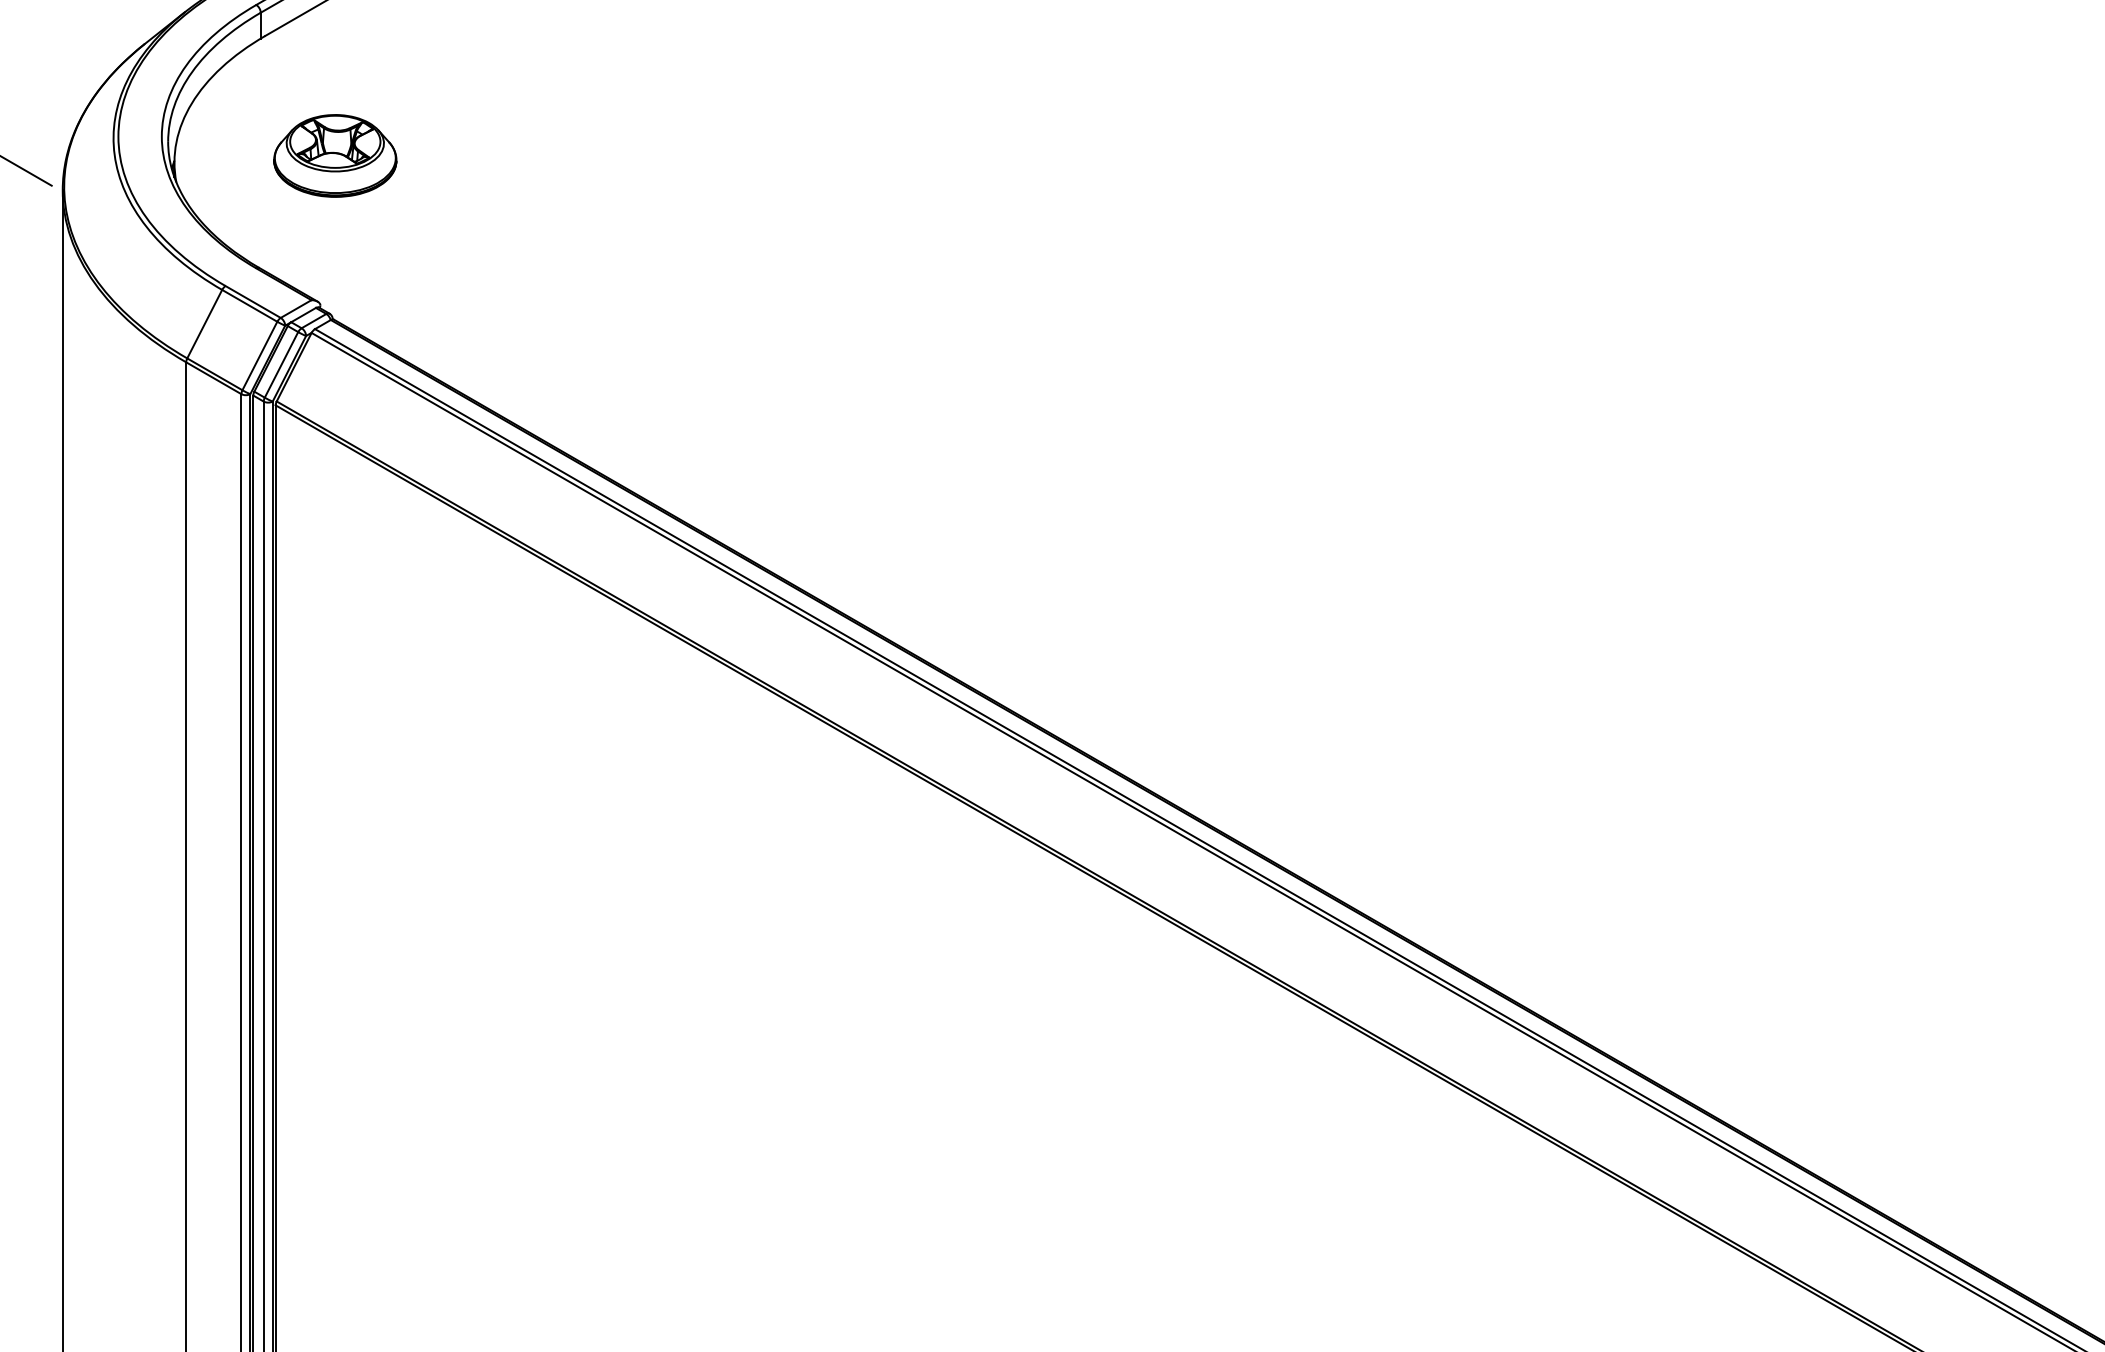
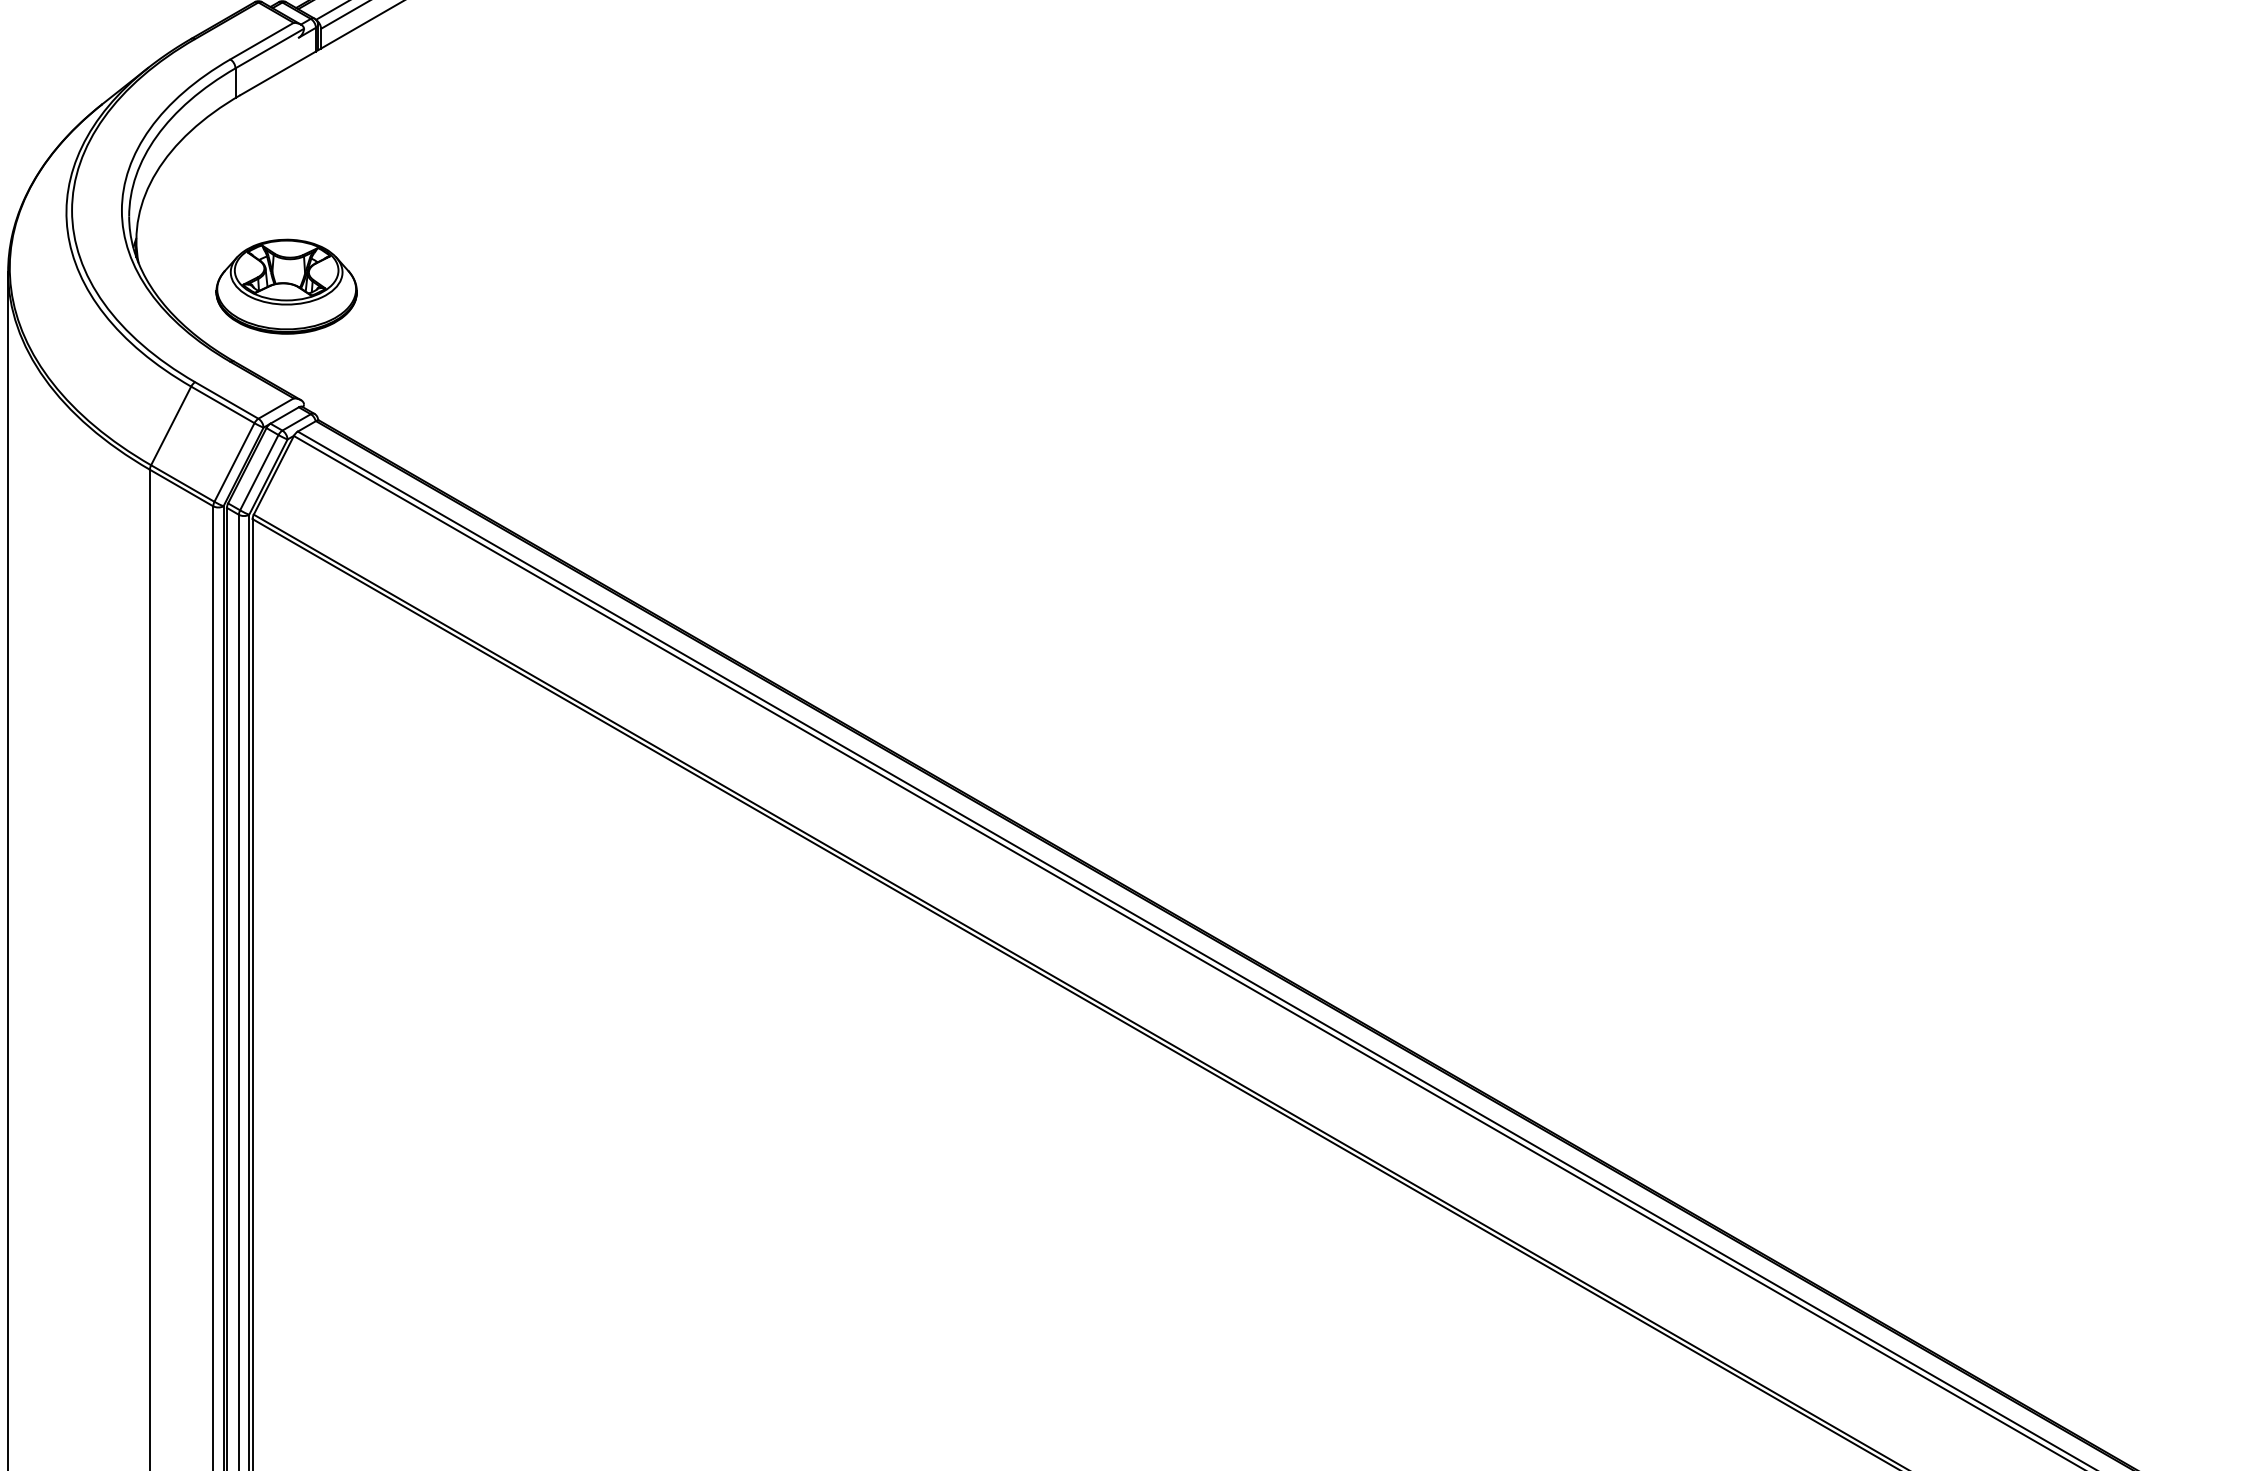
part: (335, 155) -> (286, 286), moved

